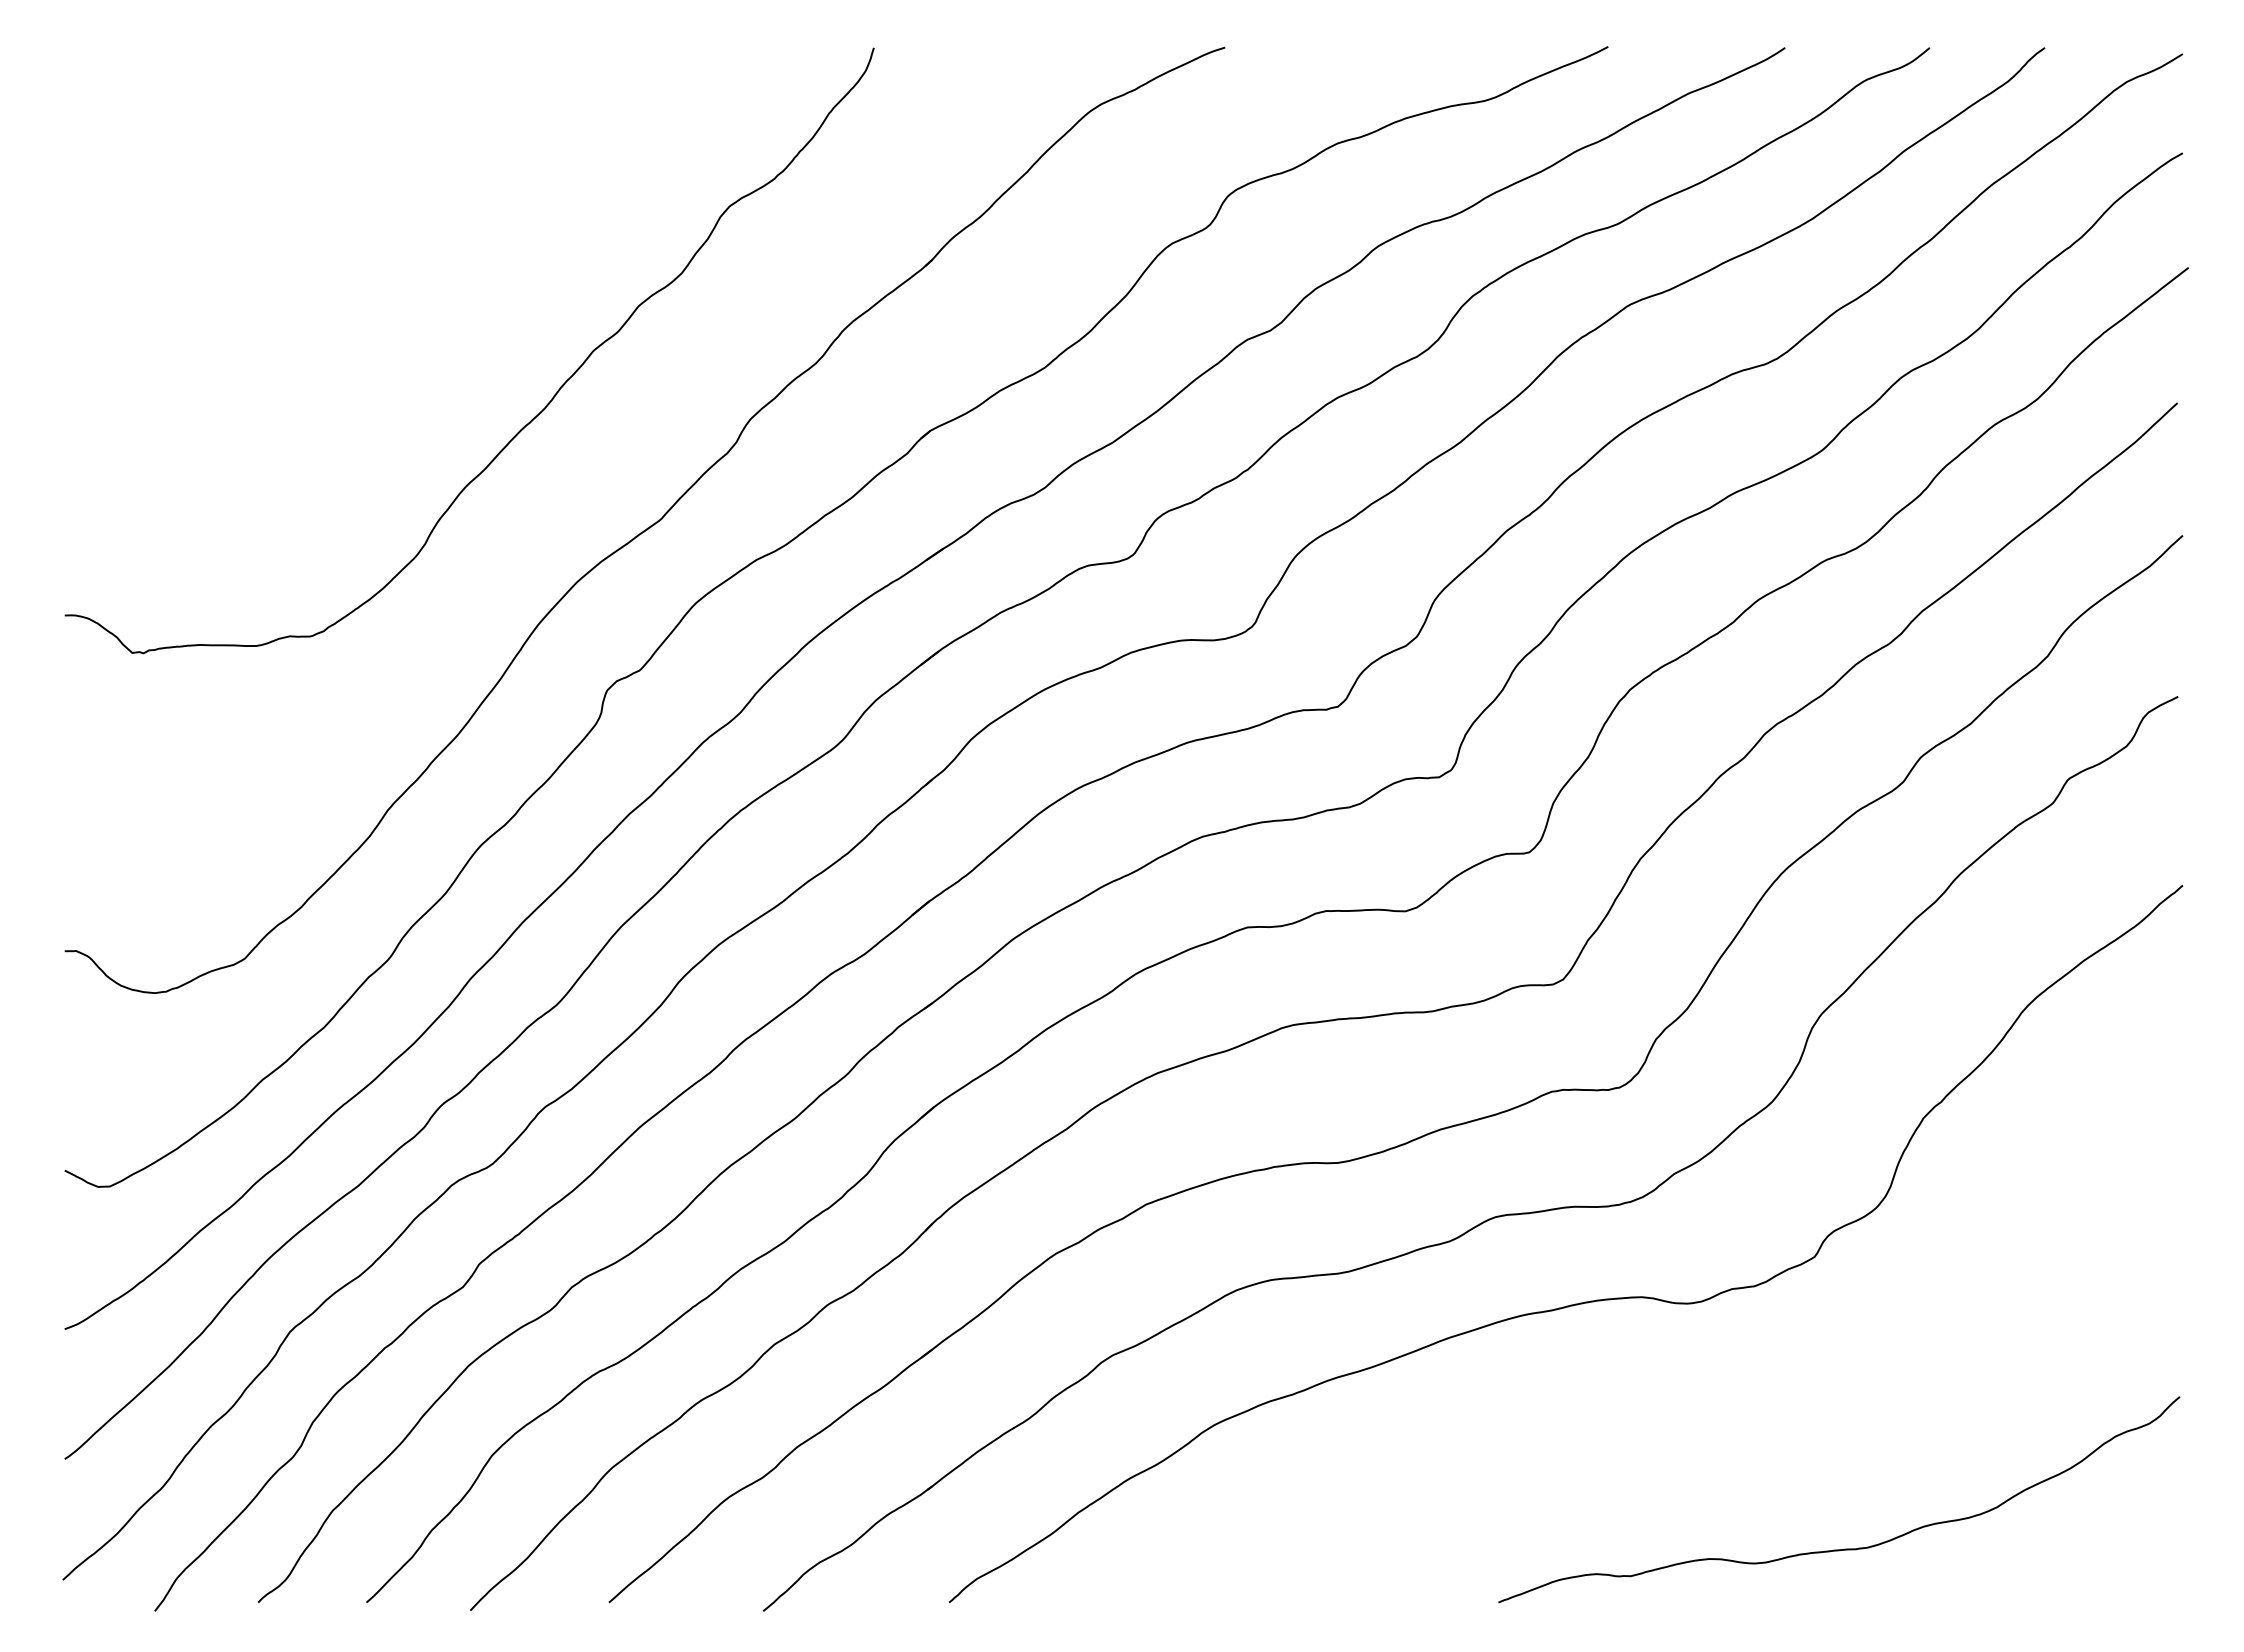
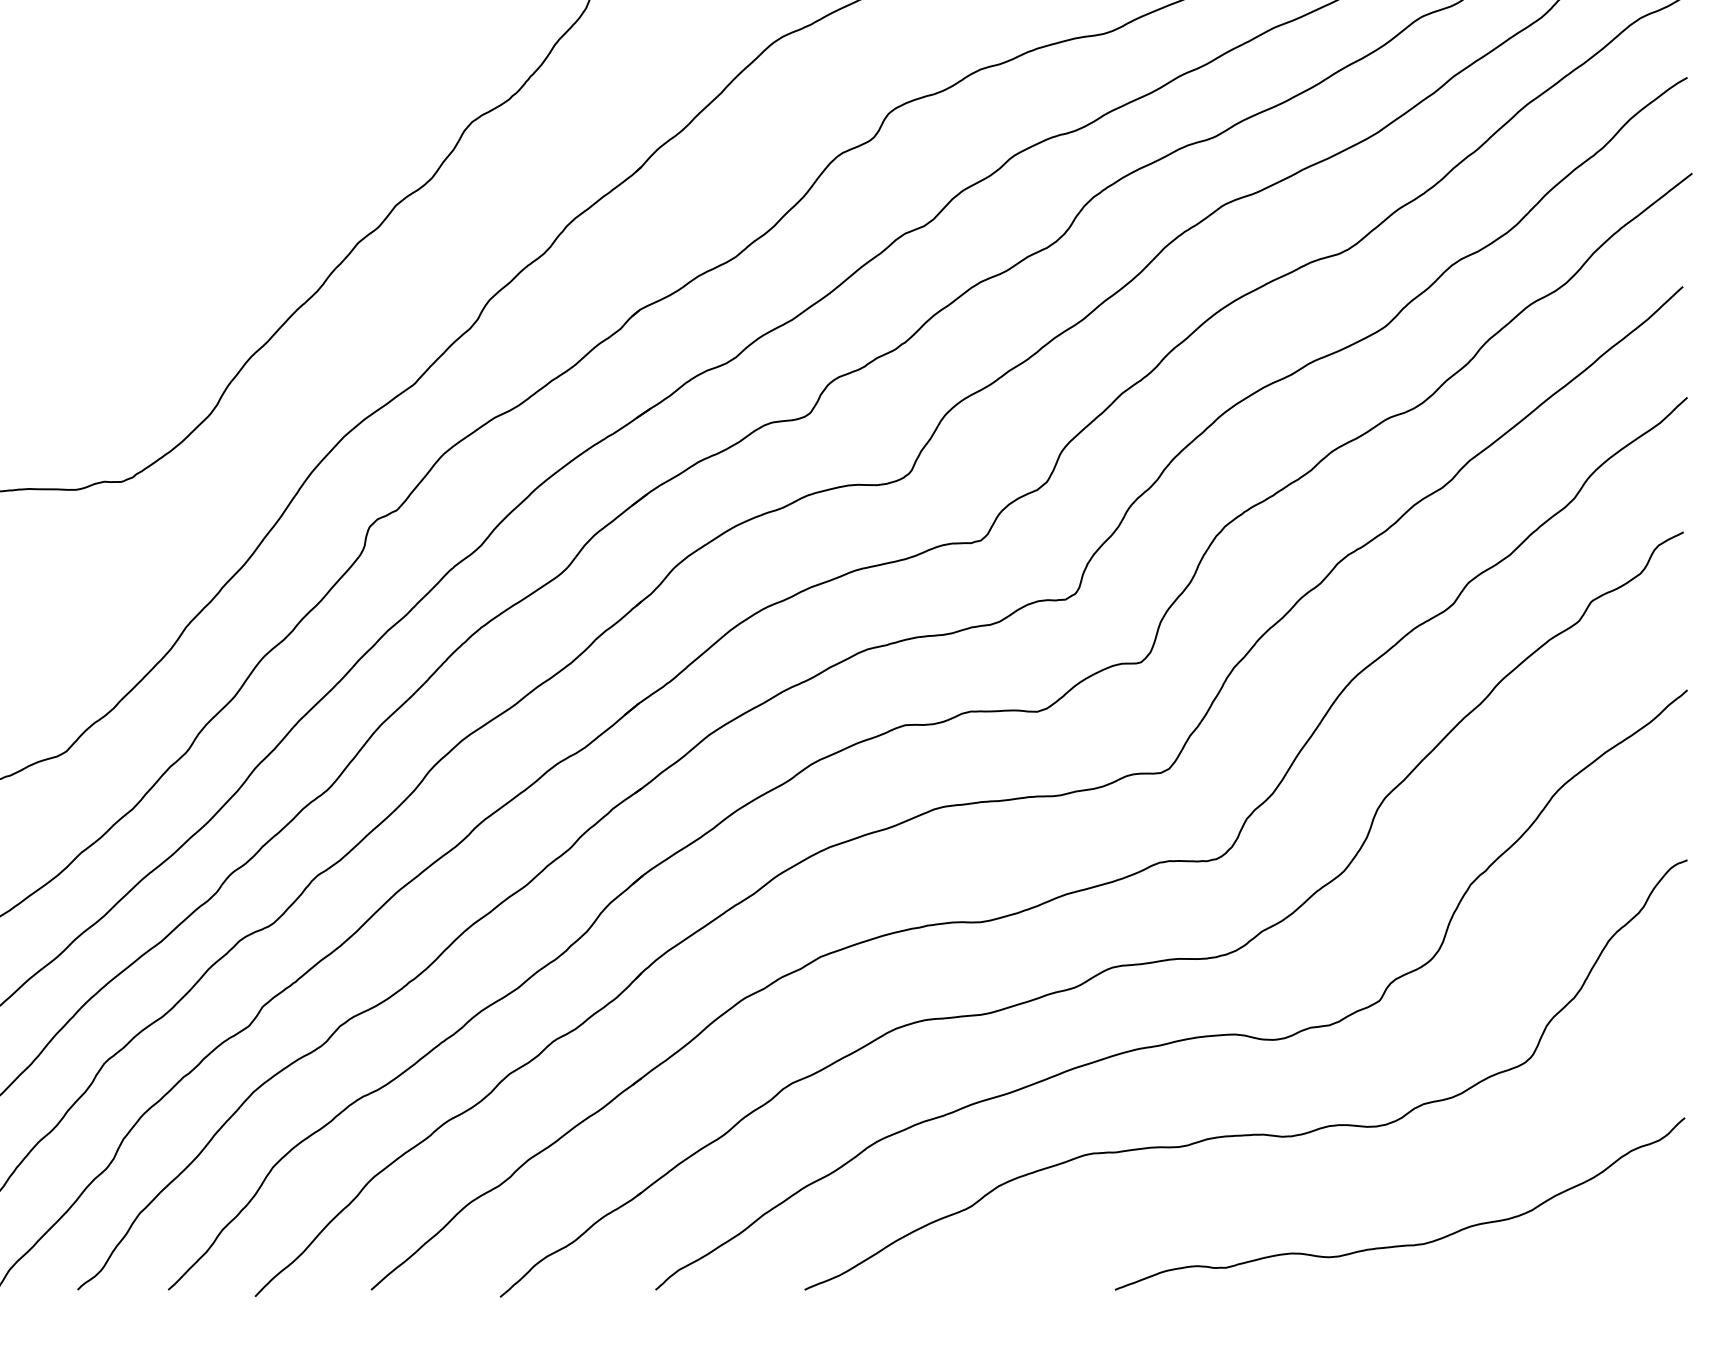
curve: (1654, 1416) -> (1245, 1134), added

